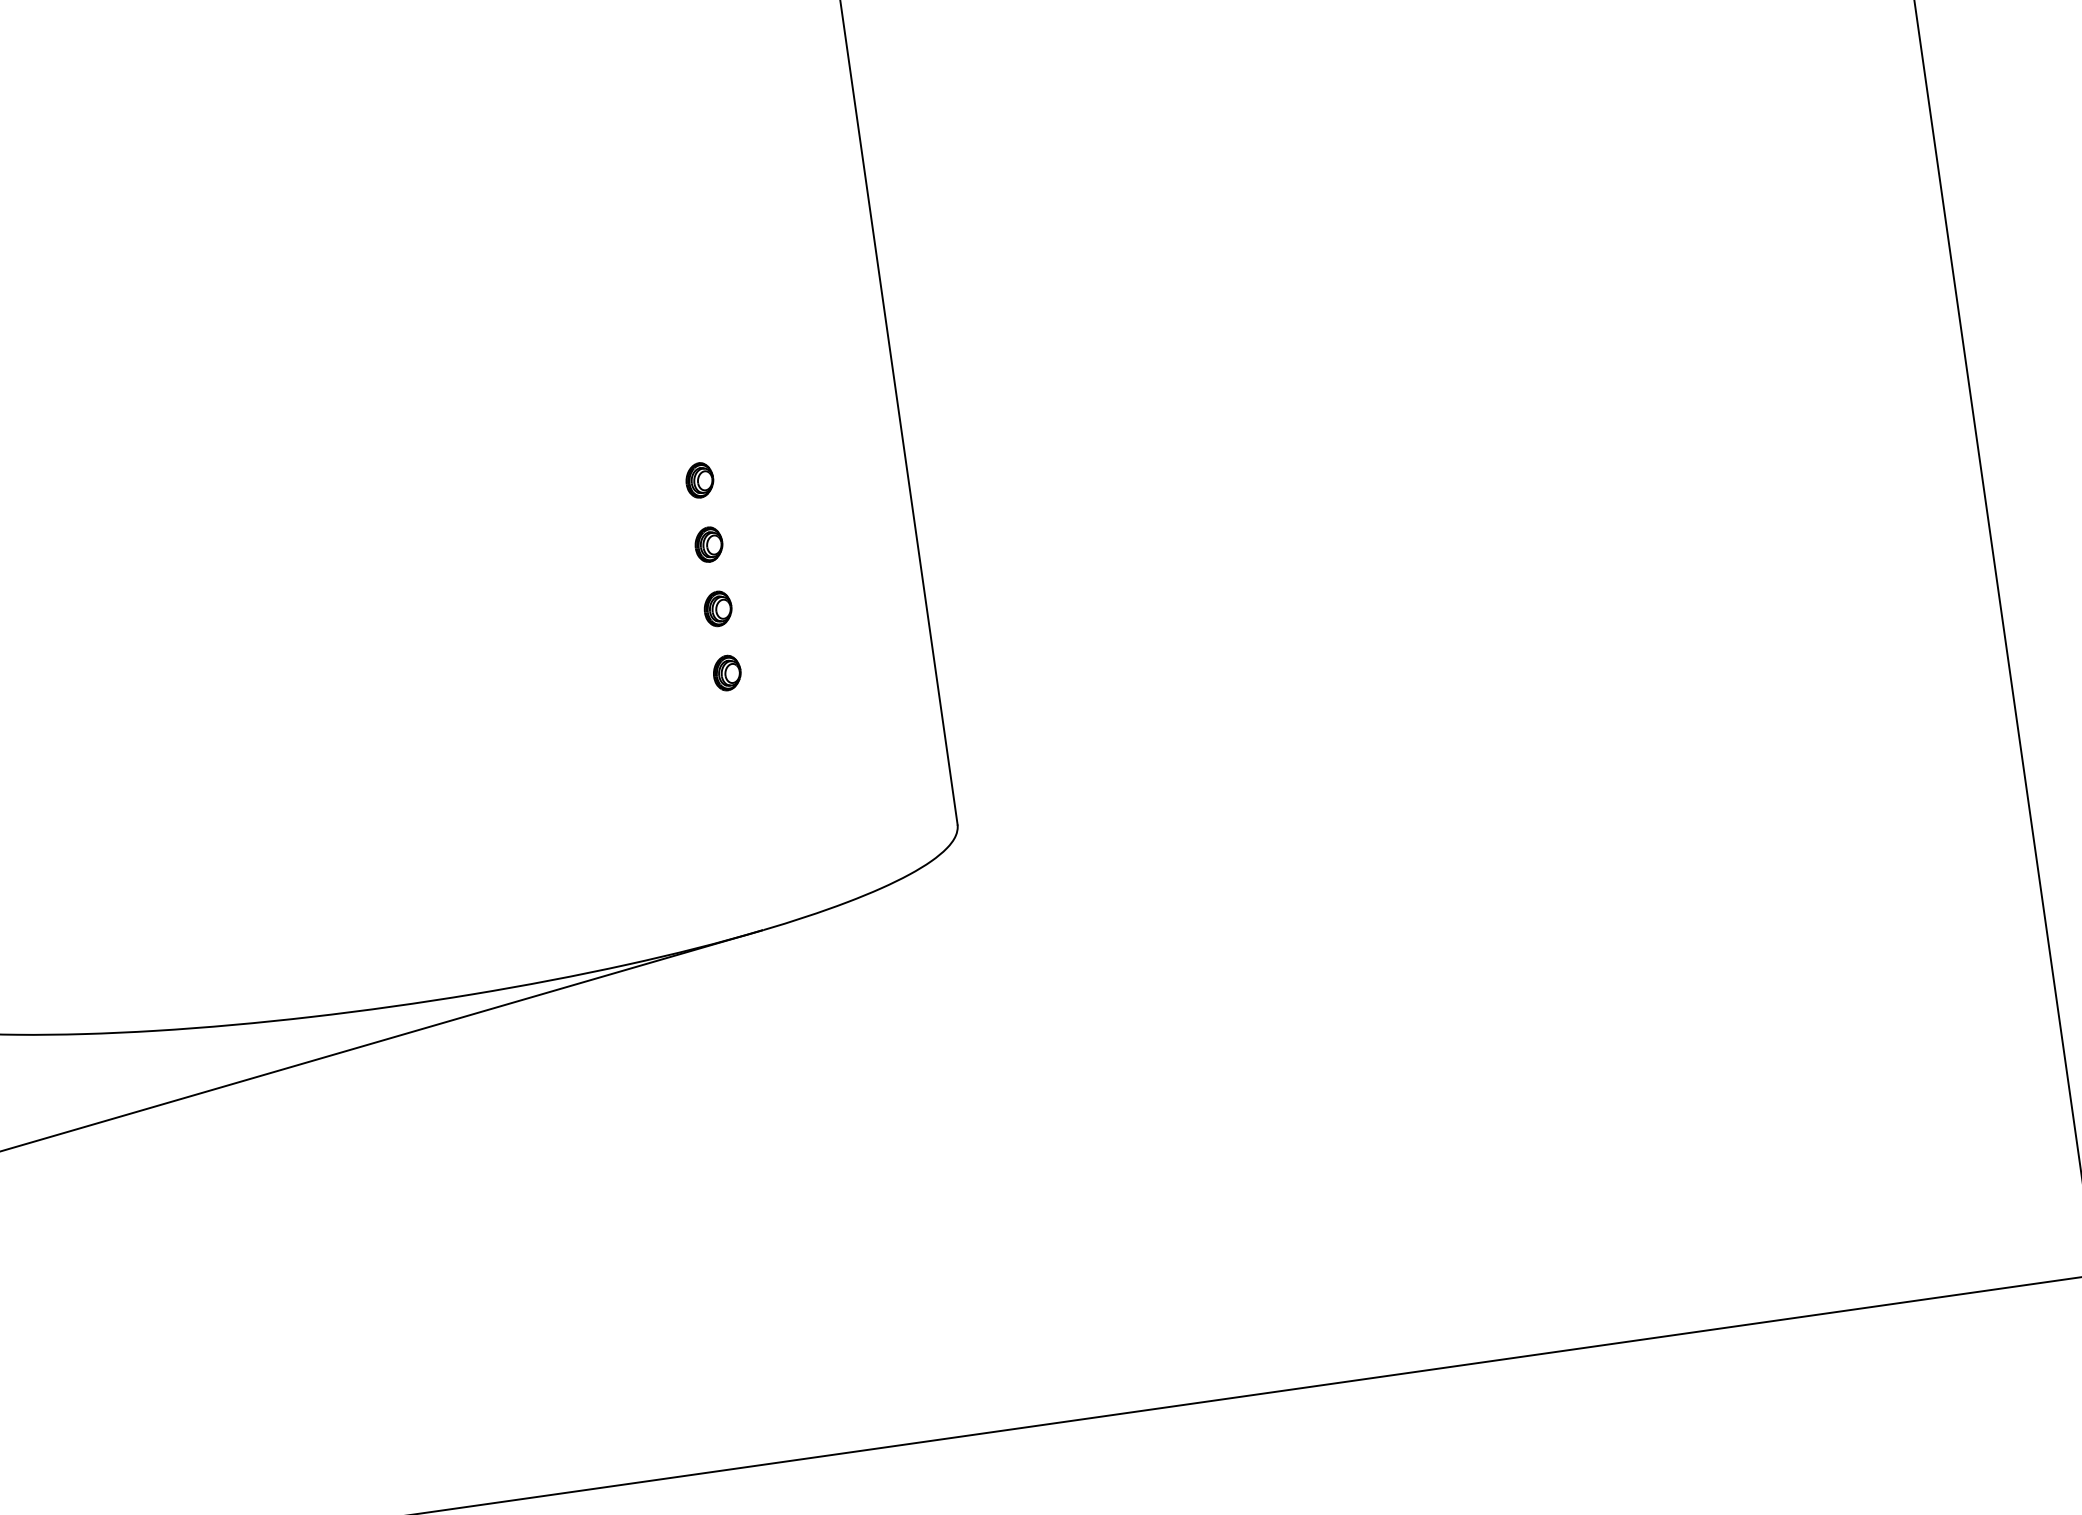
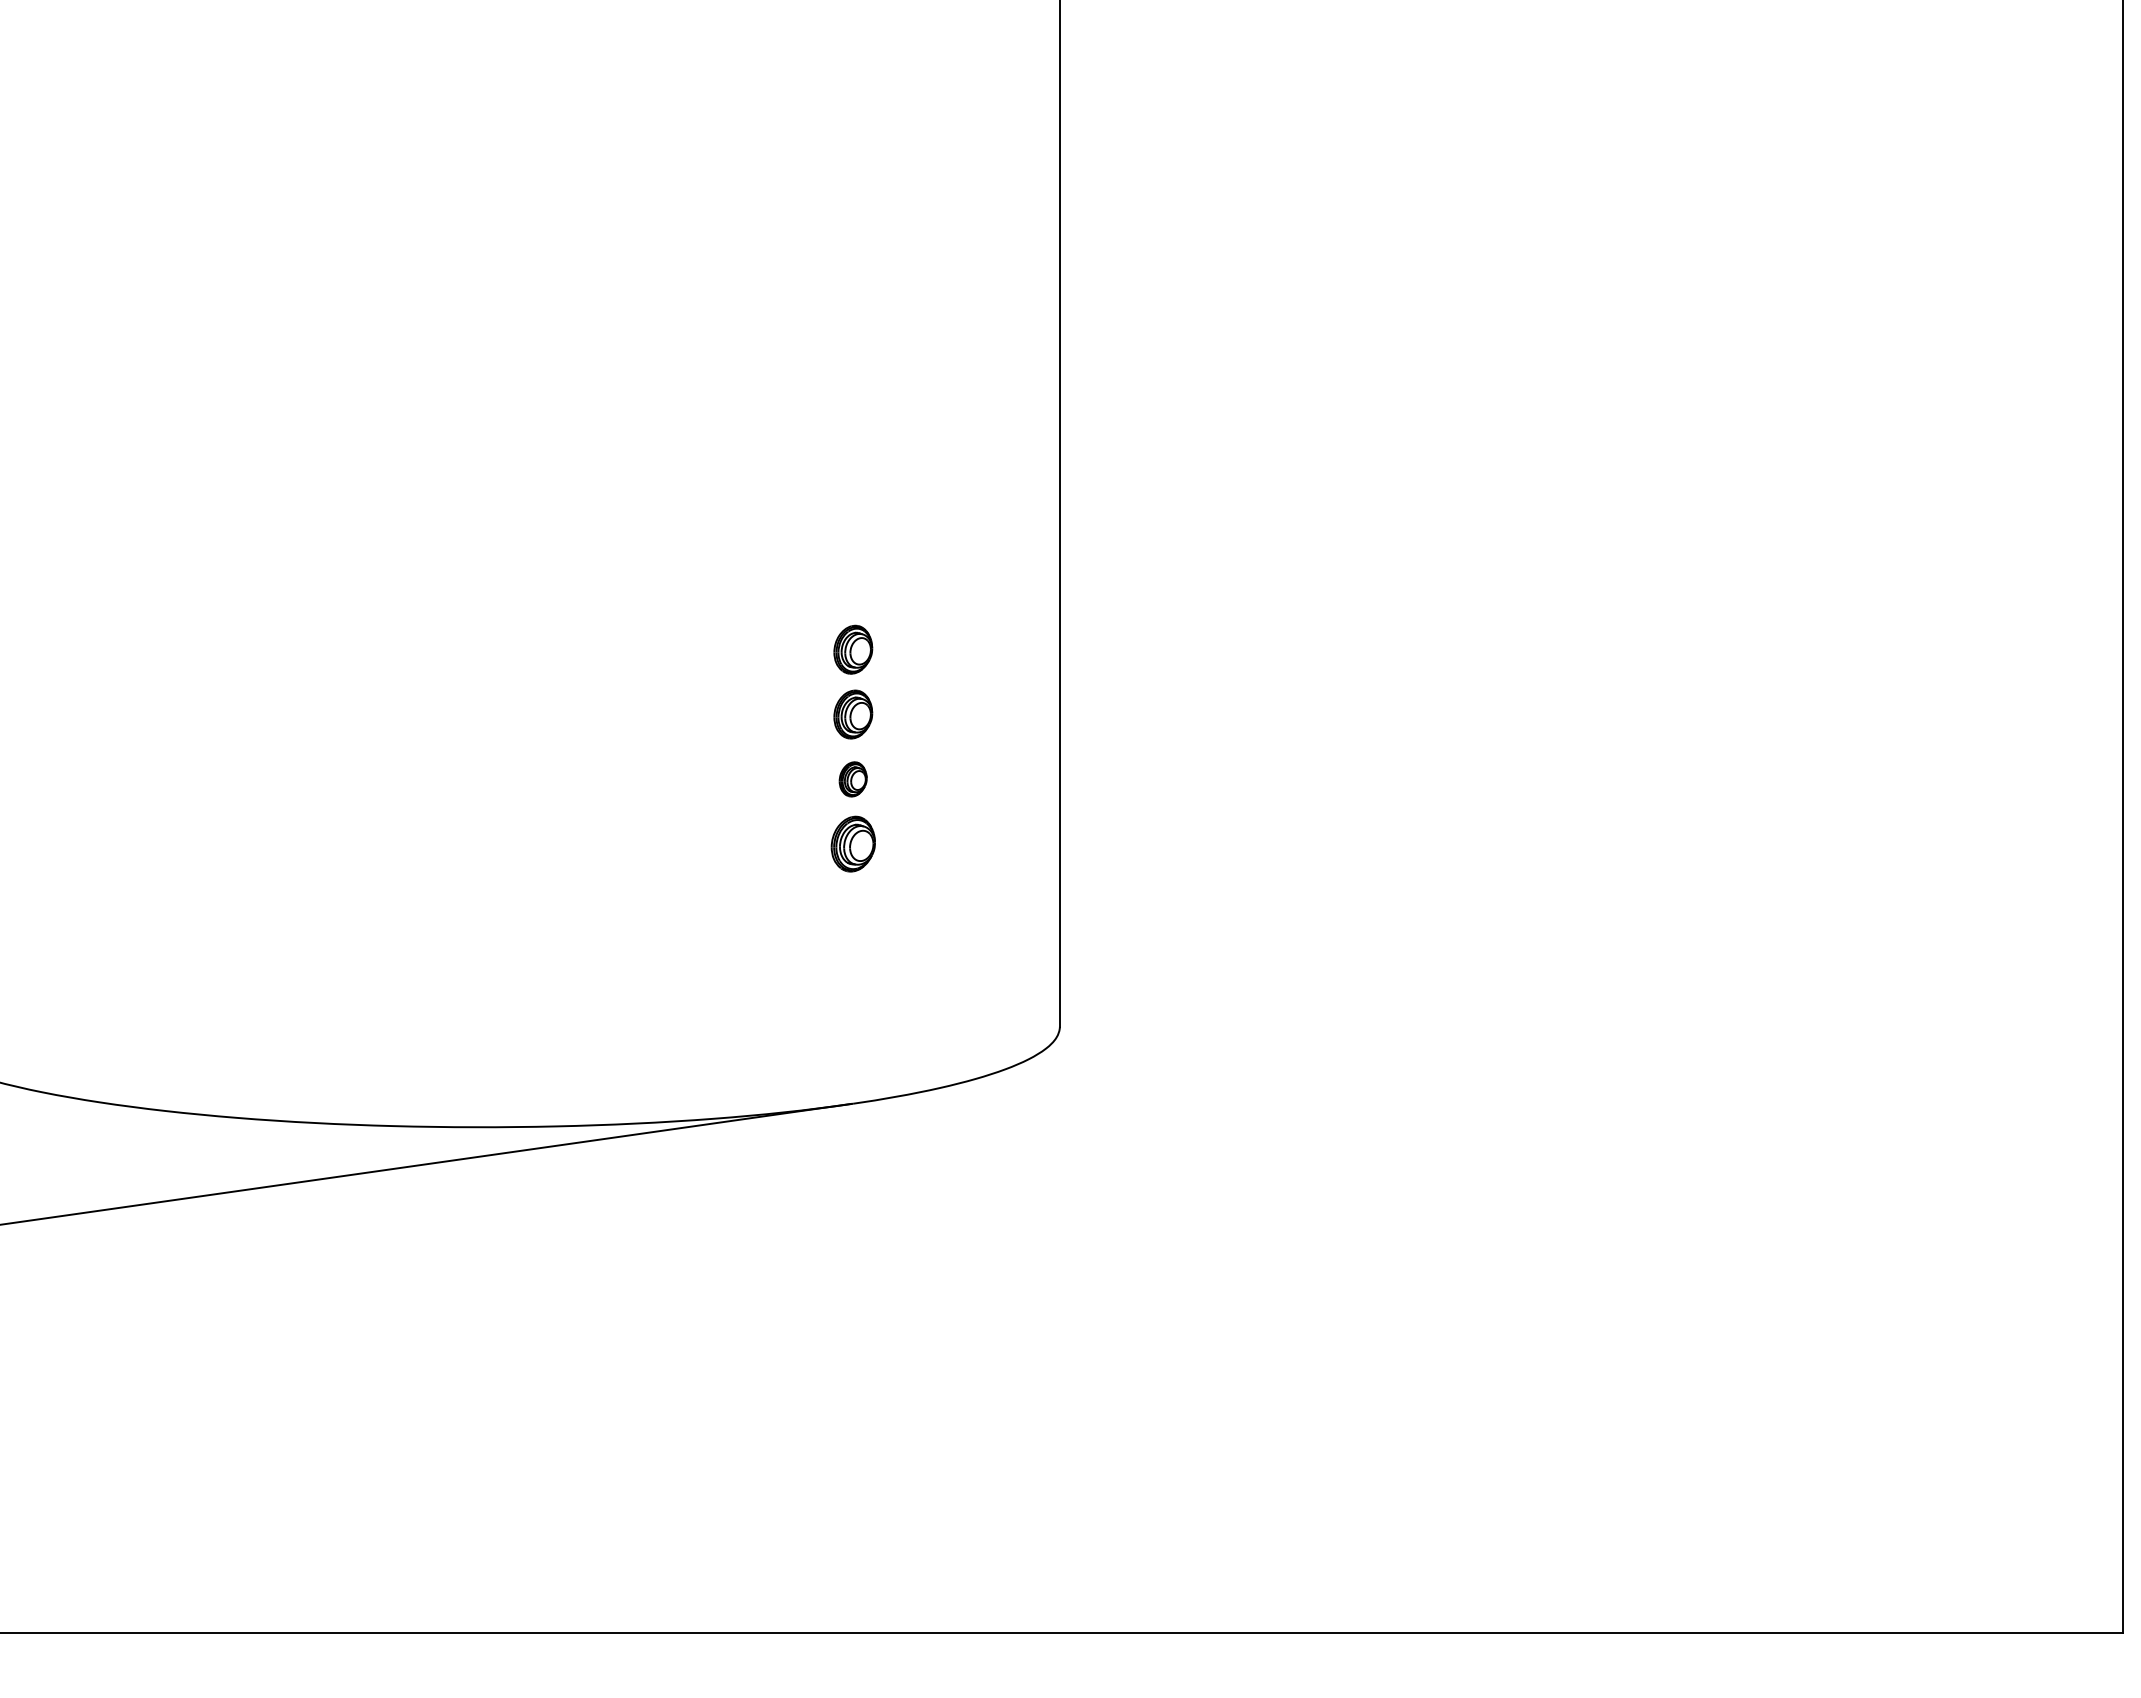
part: (699, 480) -> (852, 649), size x1.4
part: (708, 544) -> (852, 714), size x1.4
part: (726, 673) -> (852, 844), size x1.6

